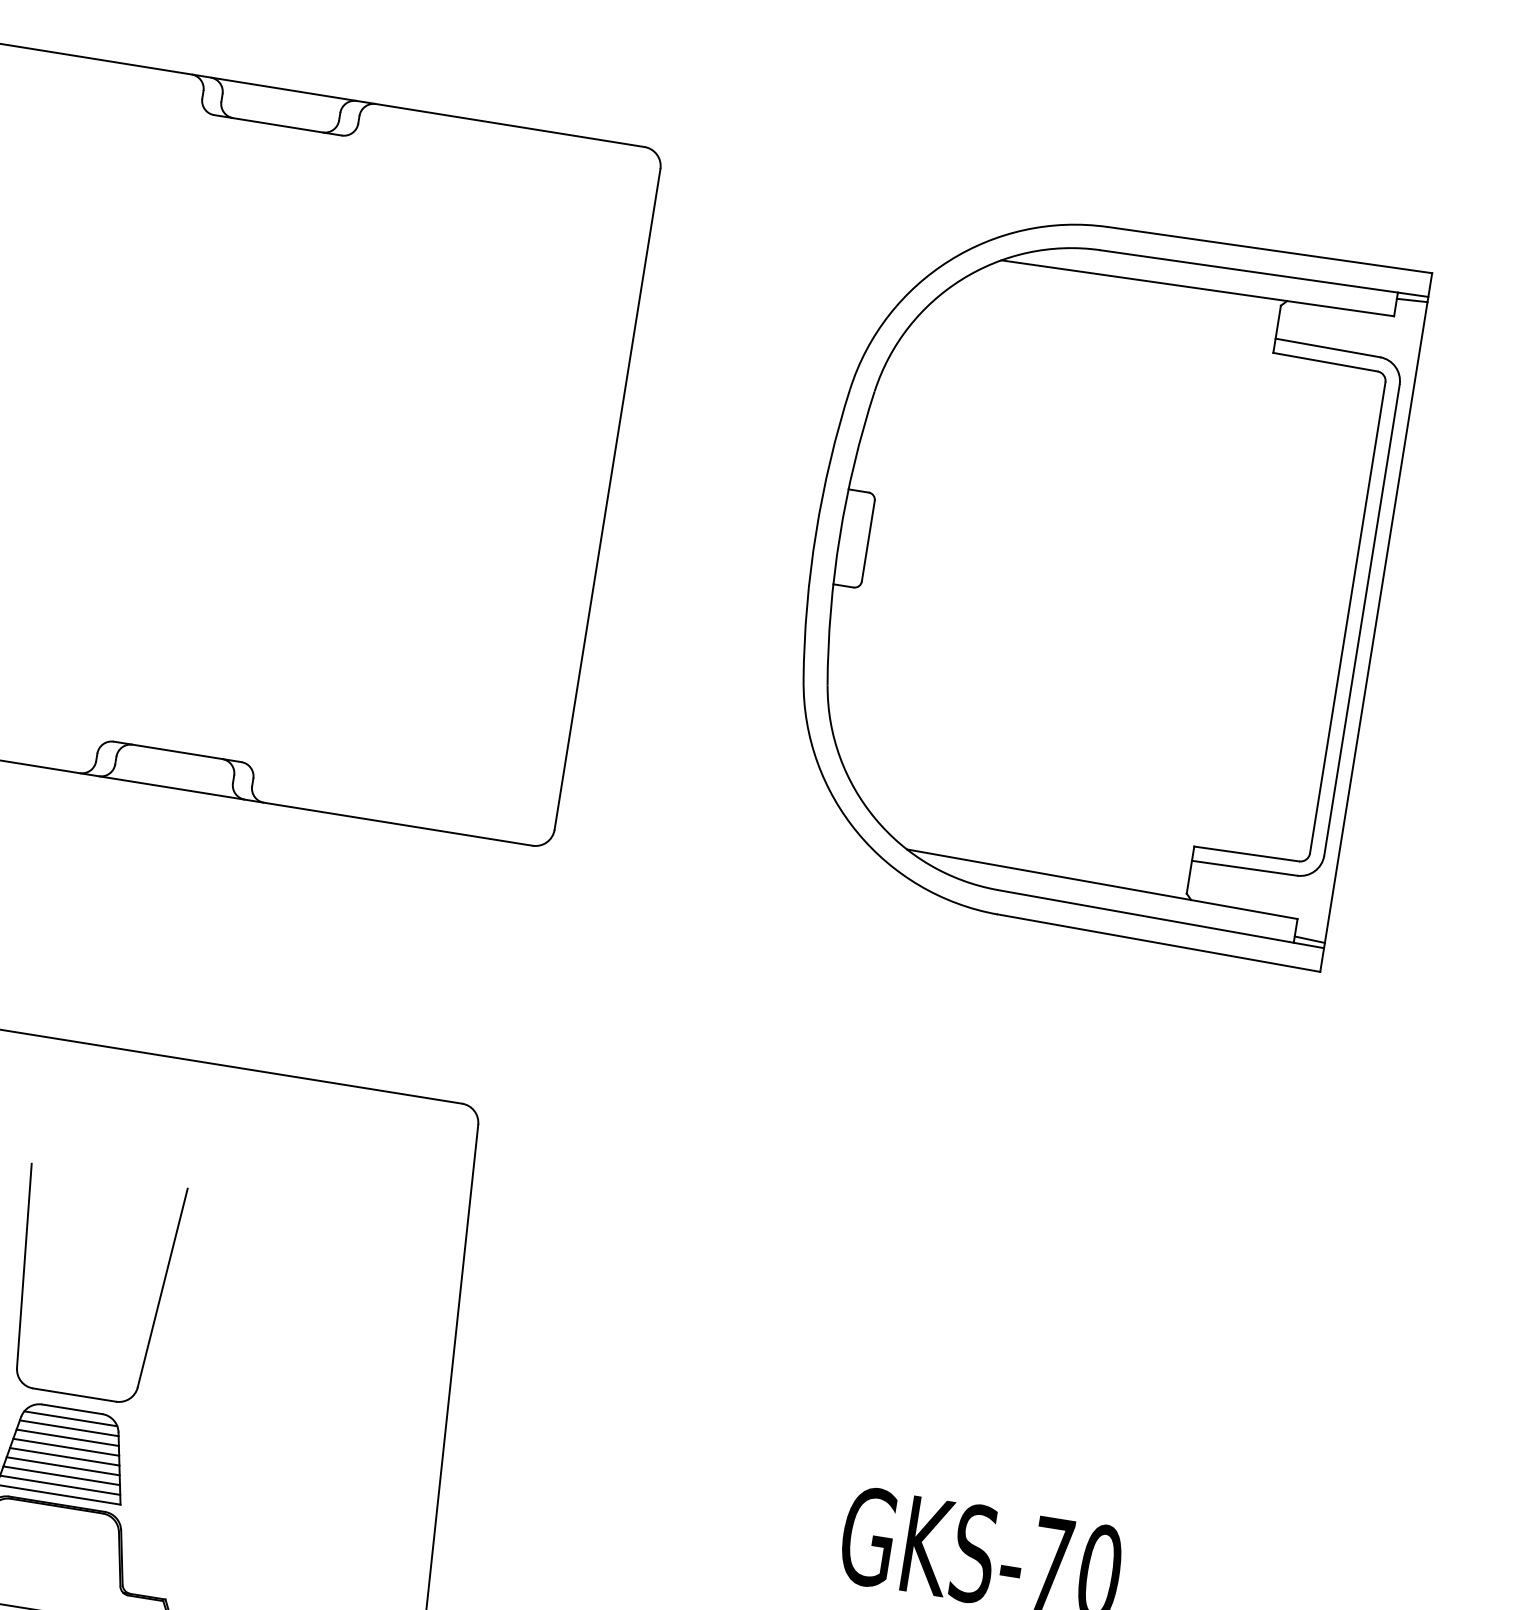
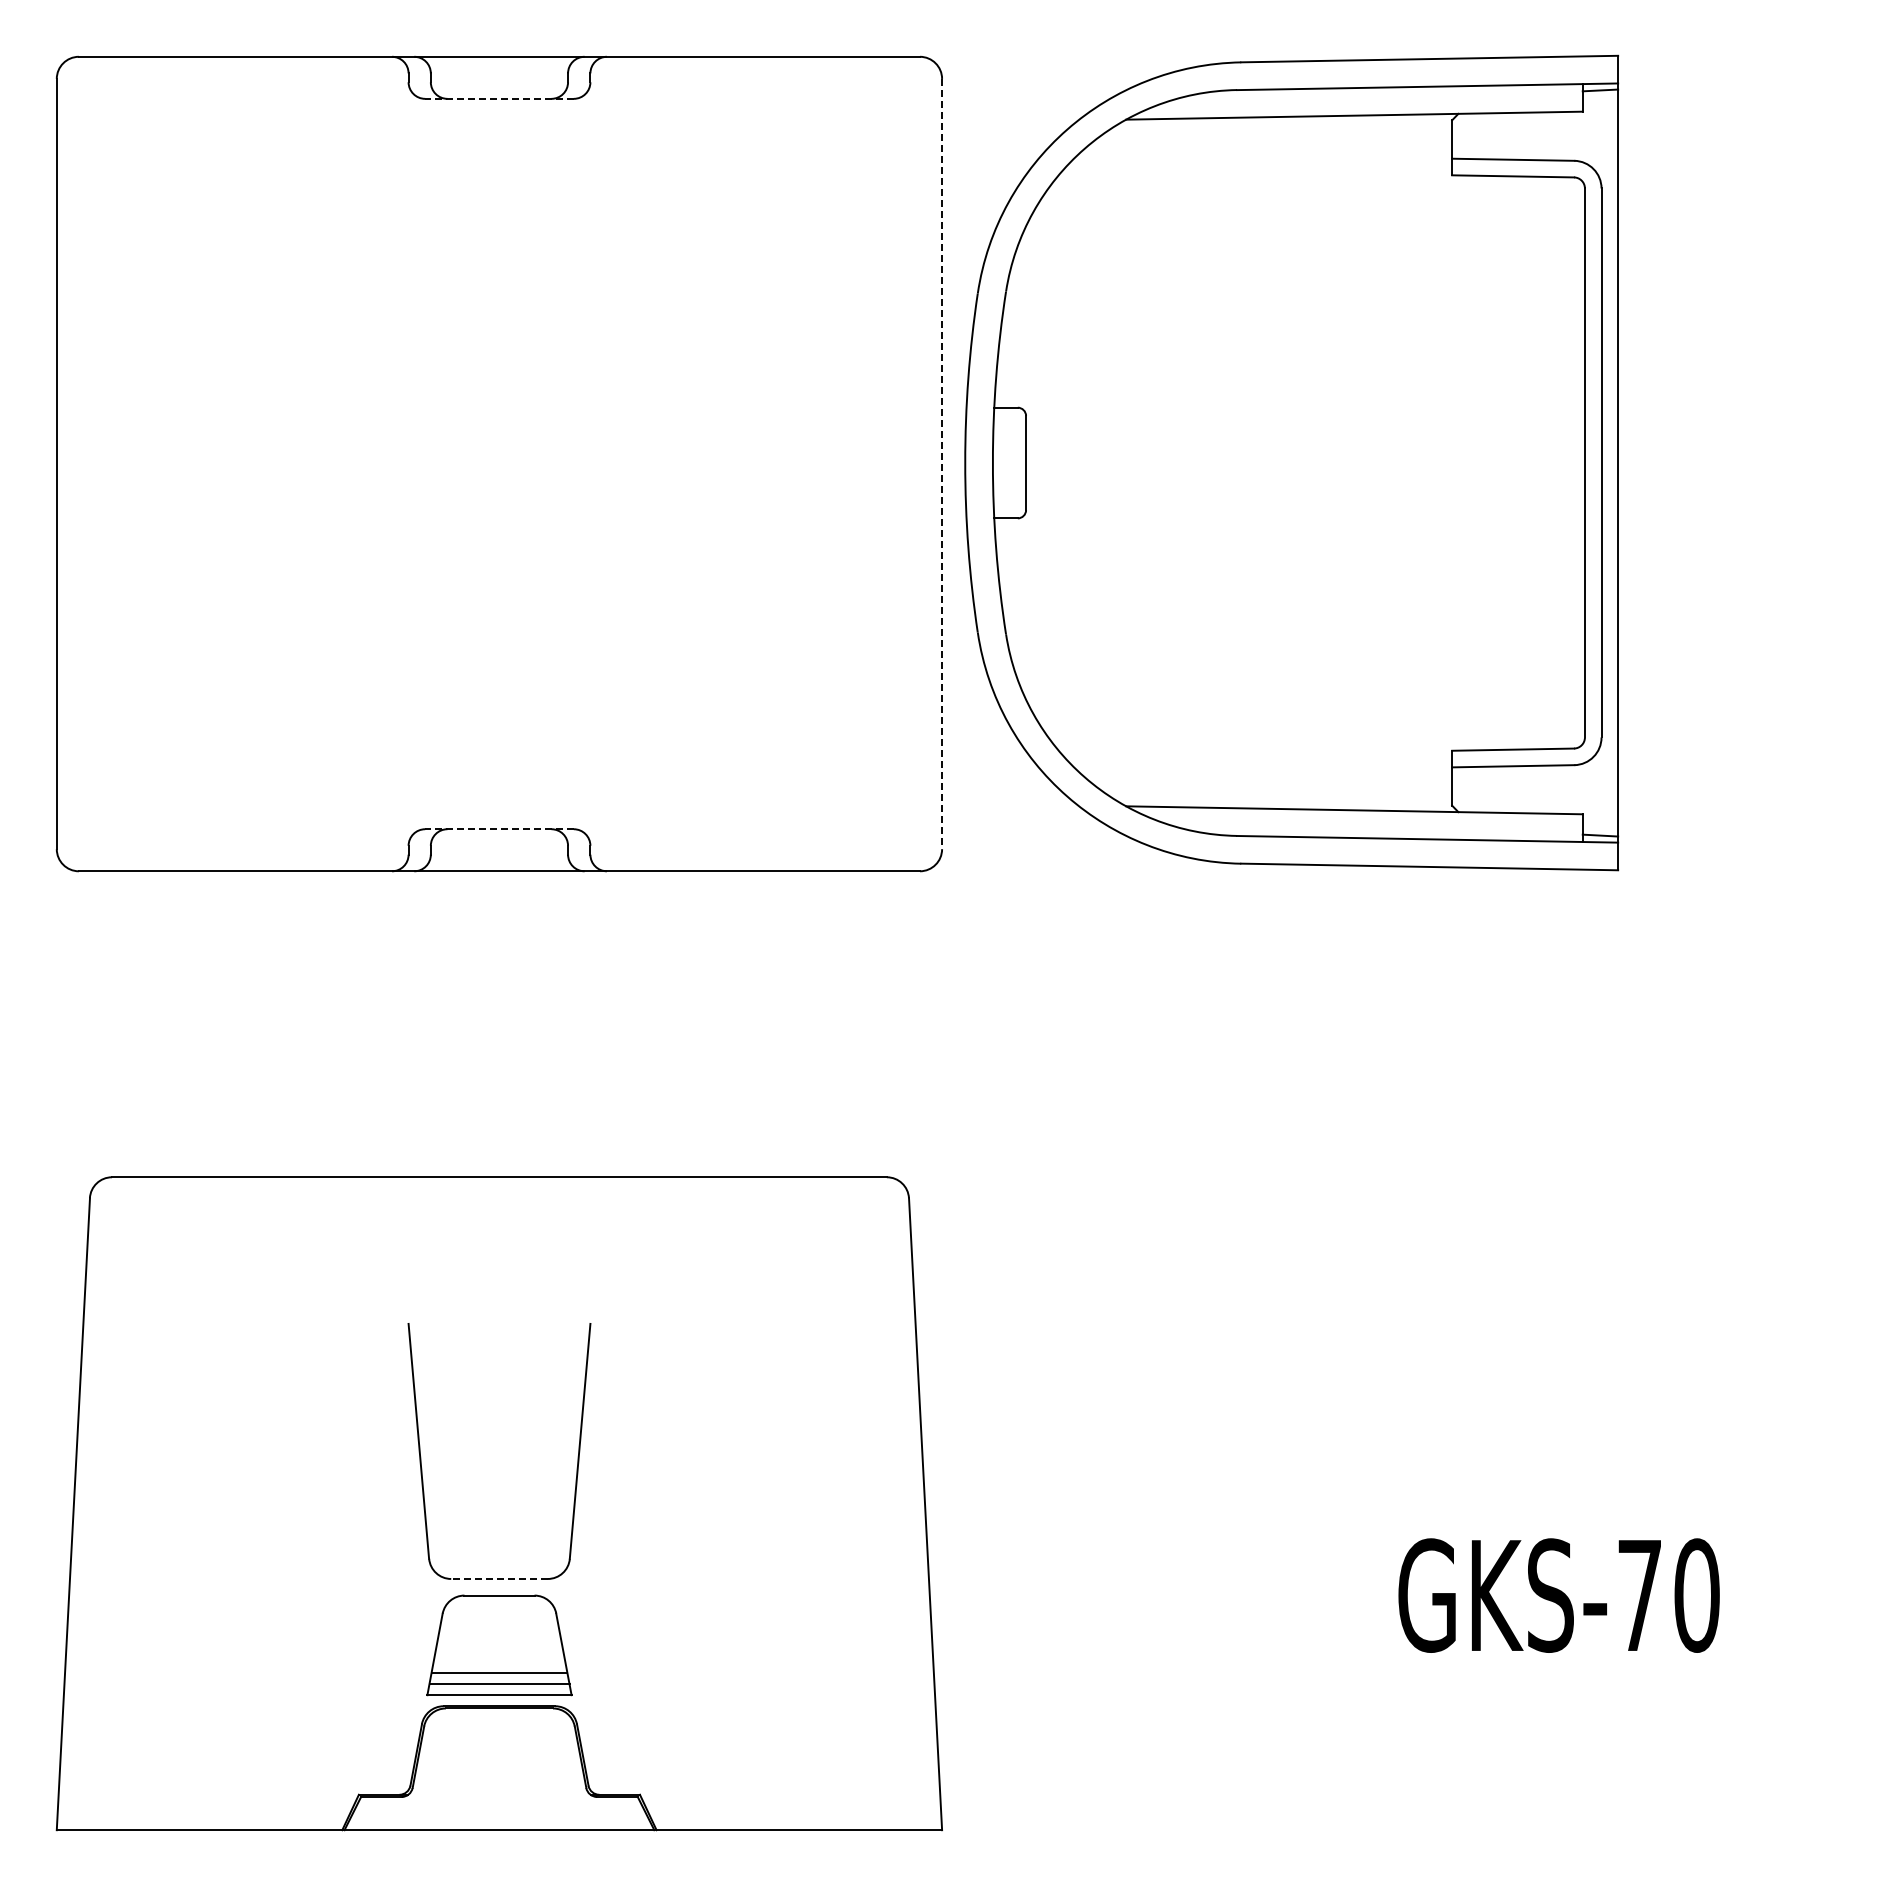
line: (278, 125) -> (499, 98), solid -> dashed
line: (607, 499) -> (942, 464), solid -> dashed
part: (1096, 577) -> (1291, 462), moved
line: (177, 752) -> (499, 829), solid -> dashed
line: (74, 1394) -> (499, 1578), solid -> dashed
line: (70, 1418) -> (499, 1606), removed
line: (69, 1428) -> (499, 1617), removed
line: (67, 1437) -> (499, 1628), removed
line: (66, 1446) -> (499, 1639), removed
line: (64, 1456) -> (499, 1650), removed
line: (63, 1465) -> (499, 1661), removed

